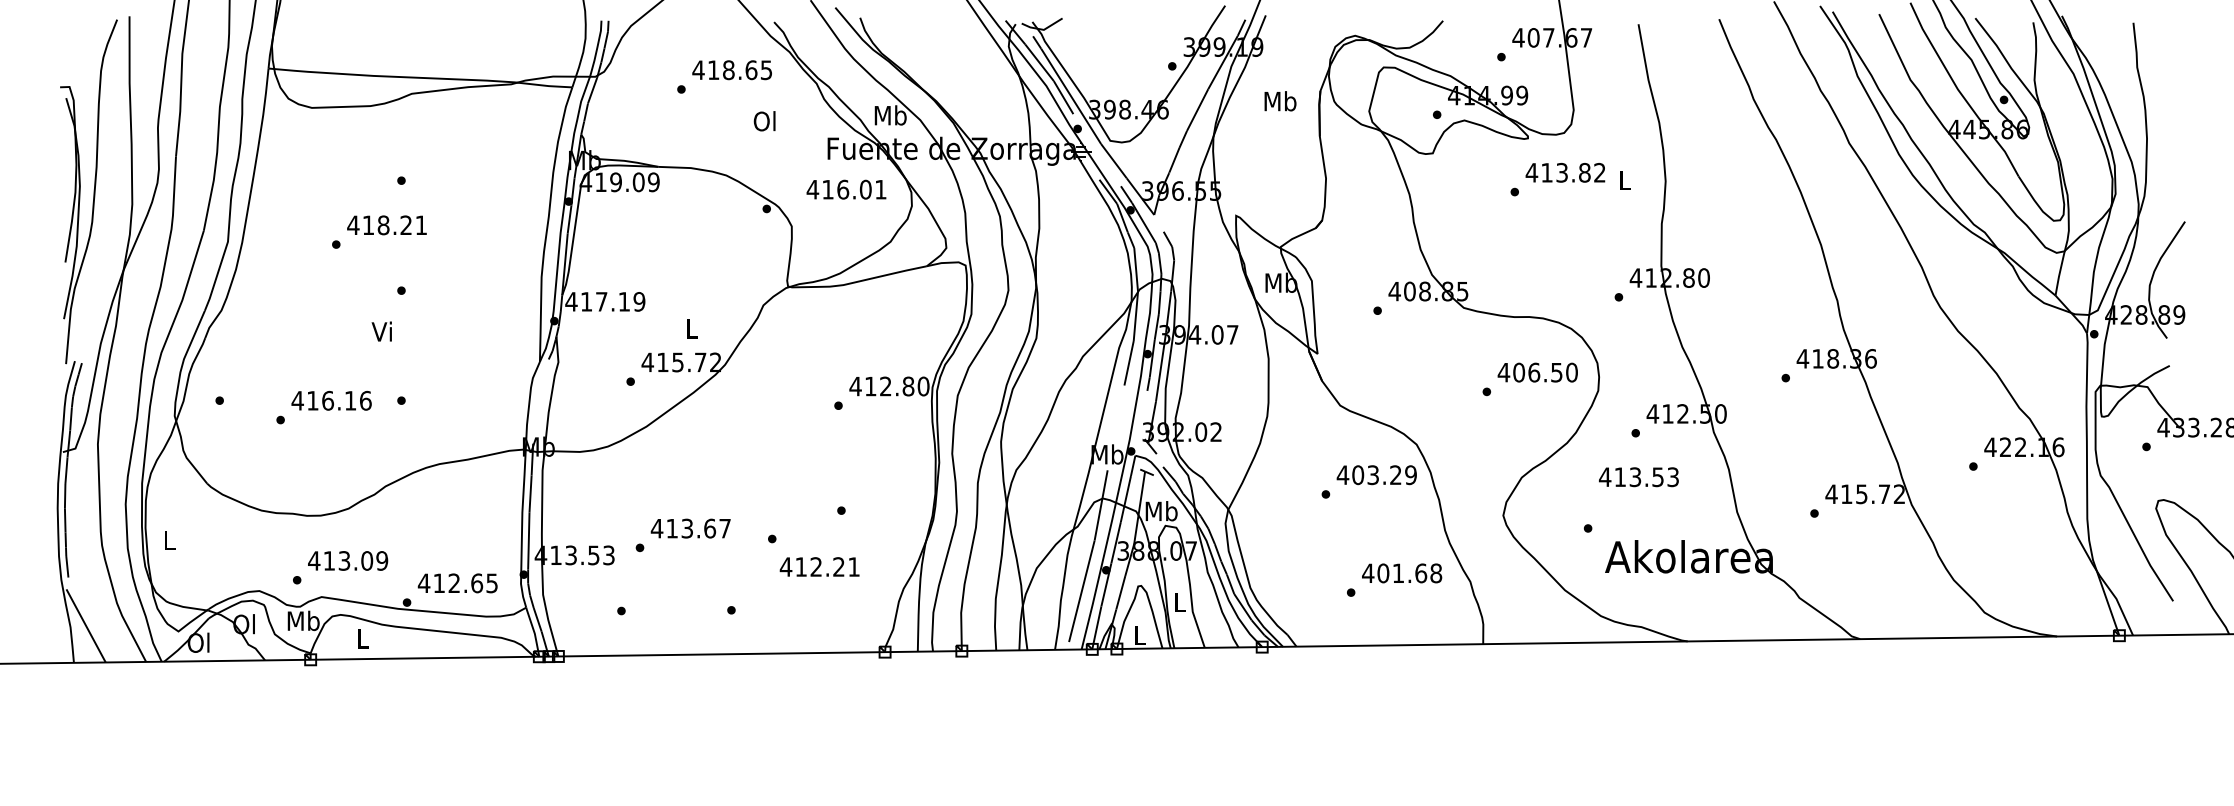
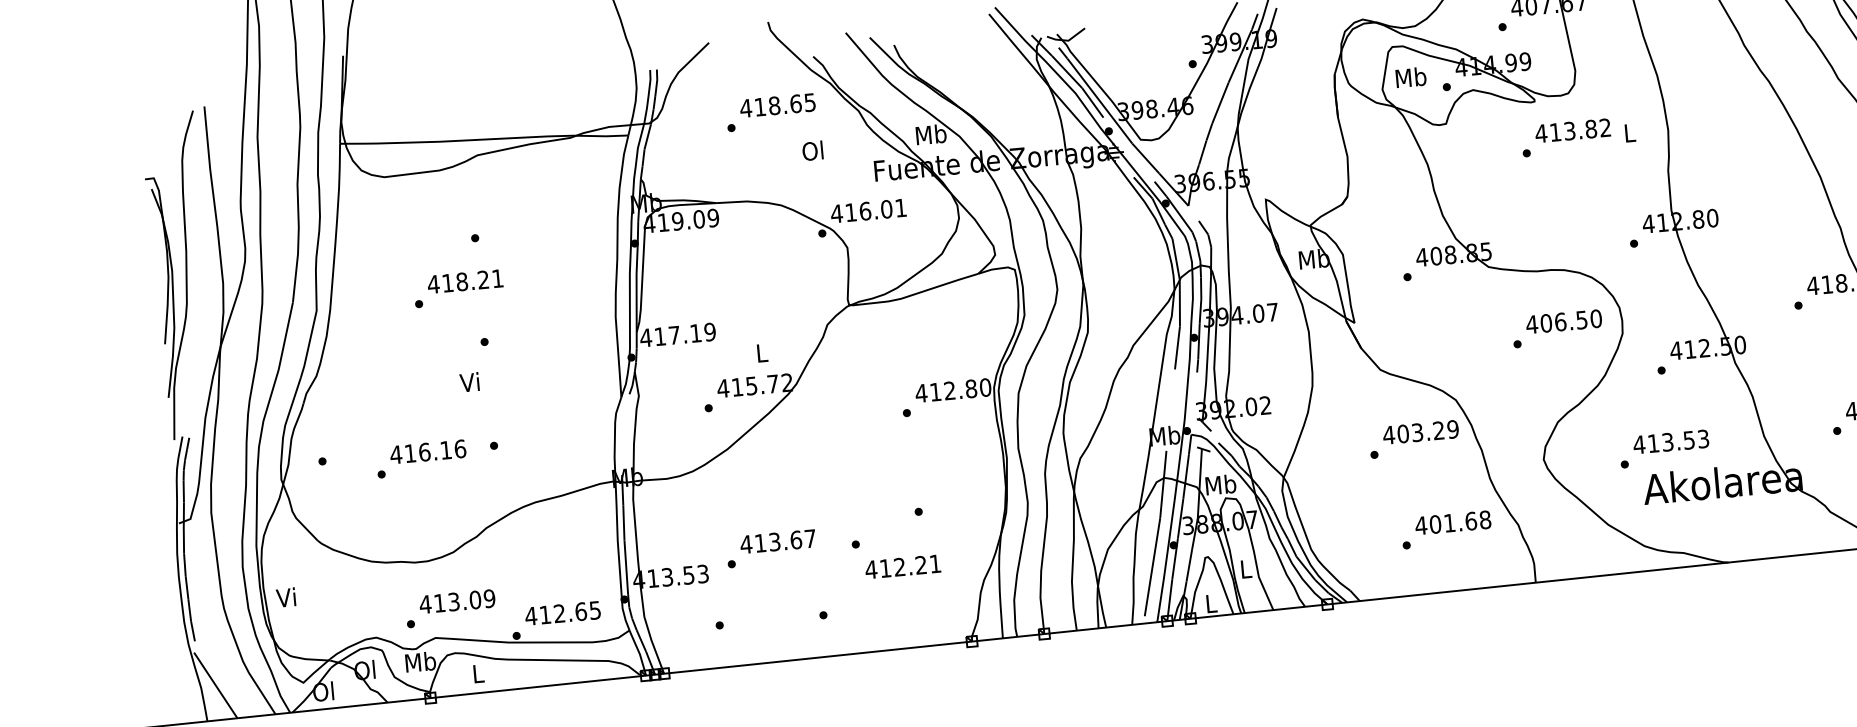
text: (1280, 101) -> (1411, 77), moved
text: (846, 189) -> (868, 210), moved
text: (1638, 477) -> (1670, 442), moved
text: (168, 540) -> (286, 597), L -> Vi

